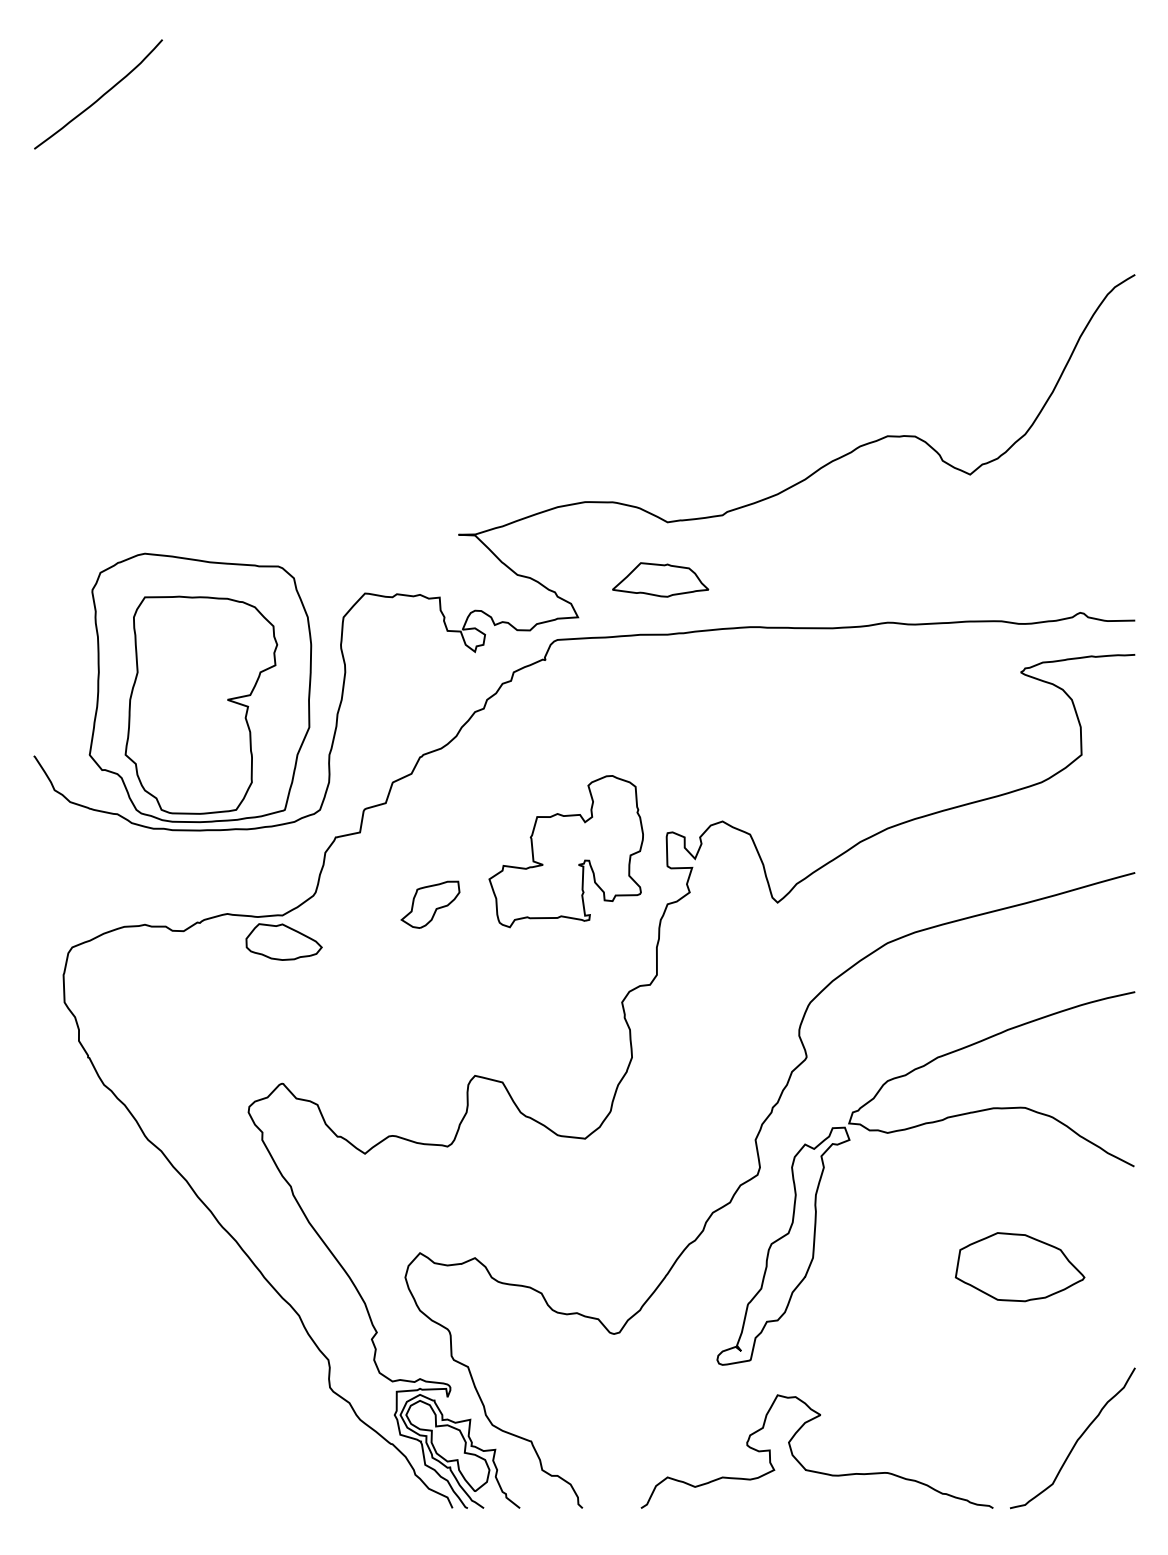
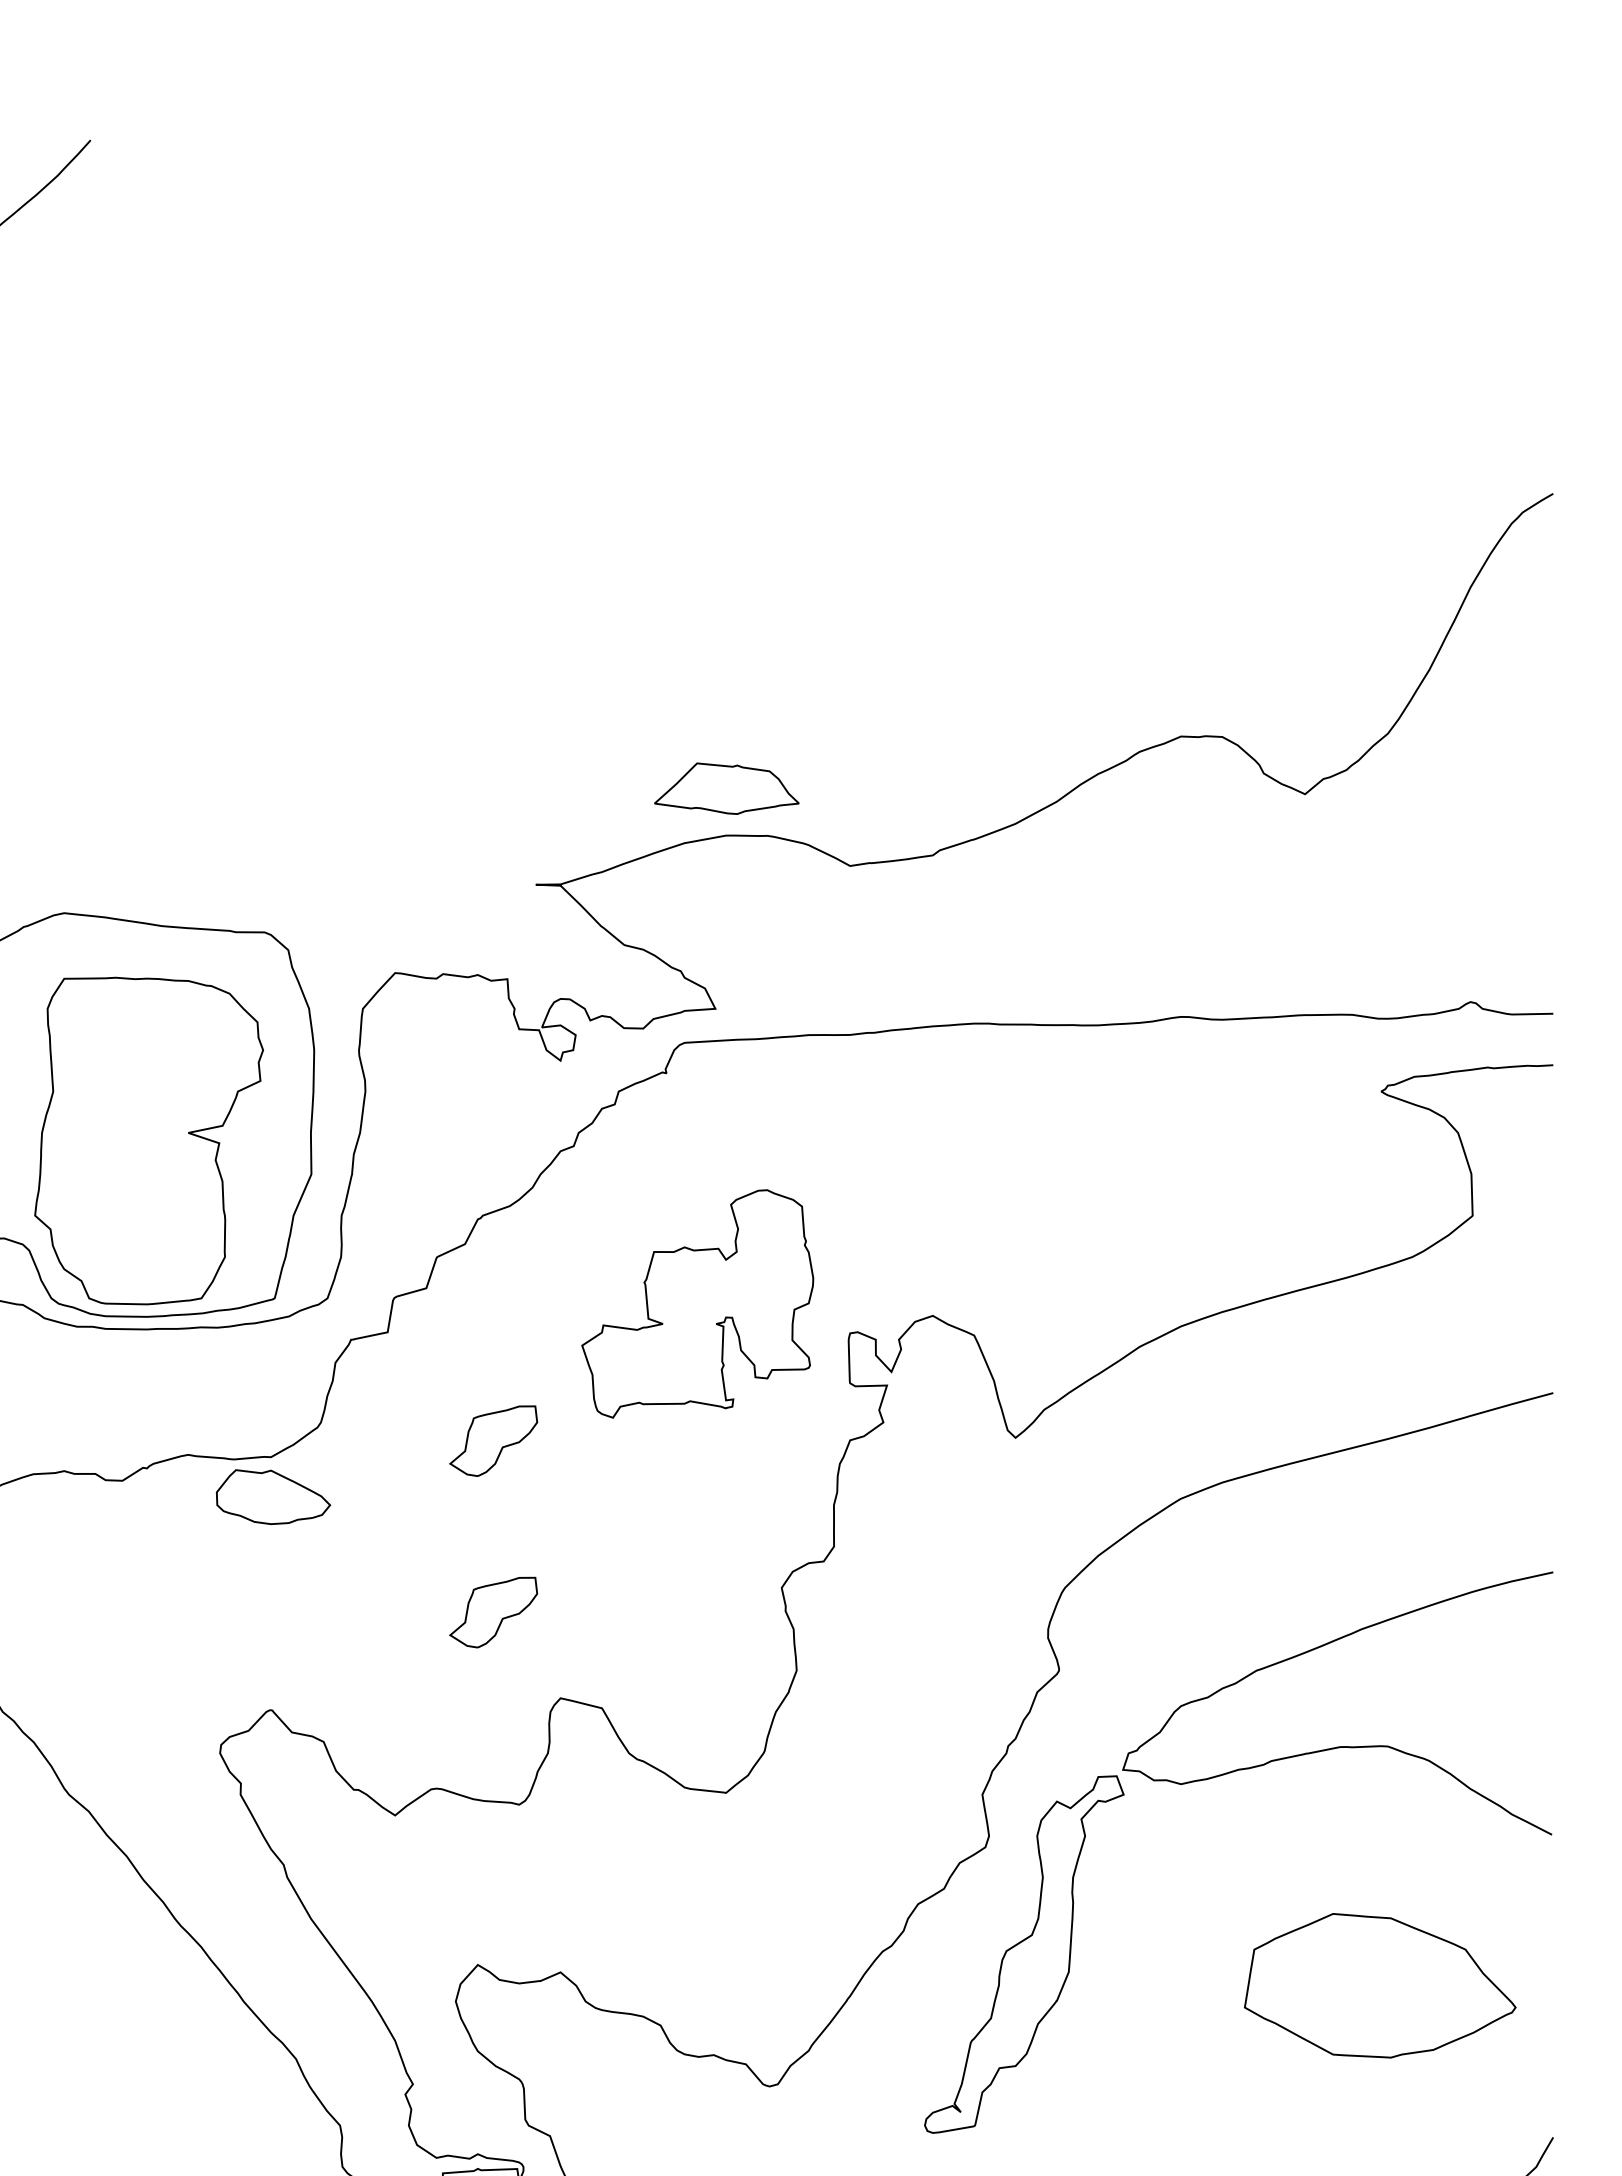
part: (660, 579) -> (726, 788), moved
part: (565, 851) -> (696, 1303), moved
part: (430, 1018) -> (493, 1612), added
part: (1019, 1267) -> (1379, 1986), size x1.4

